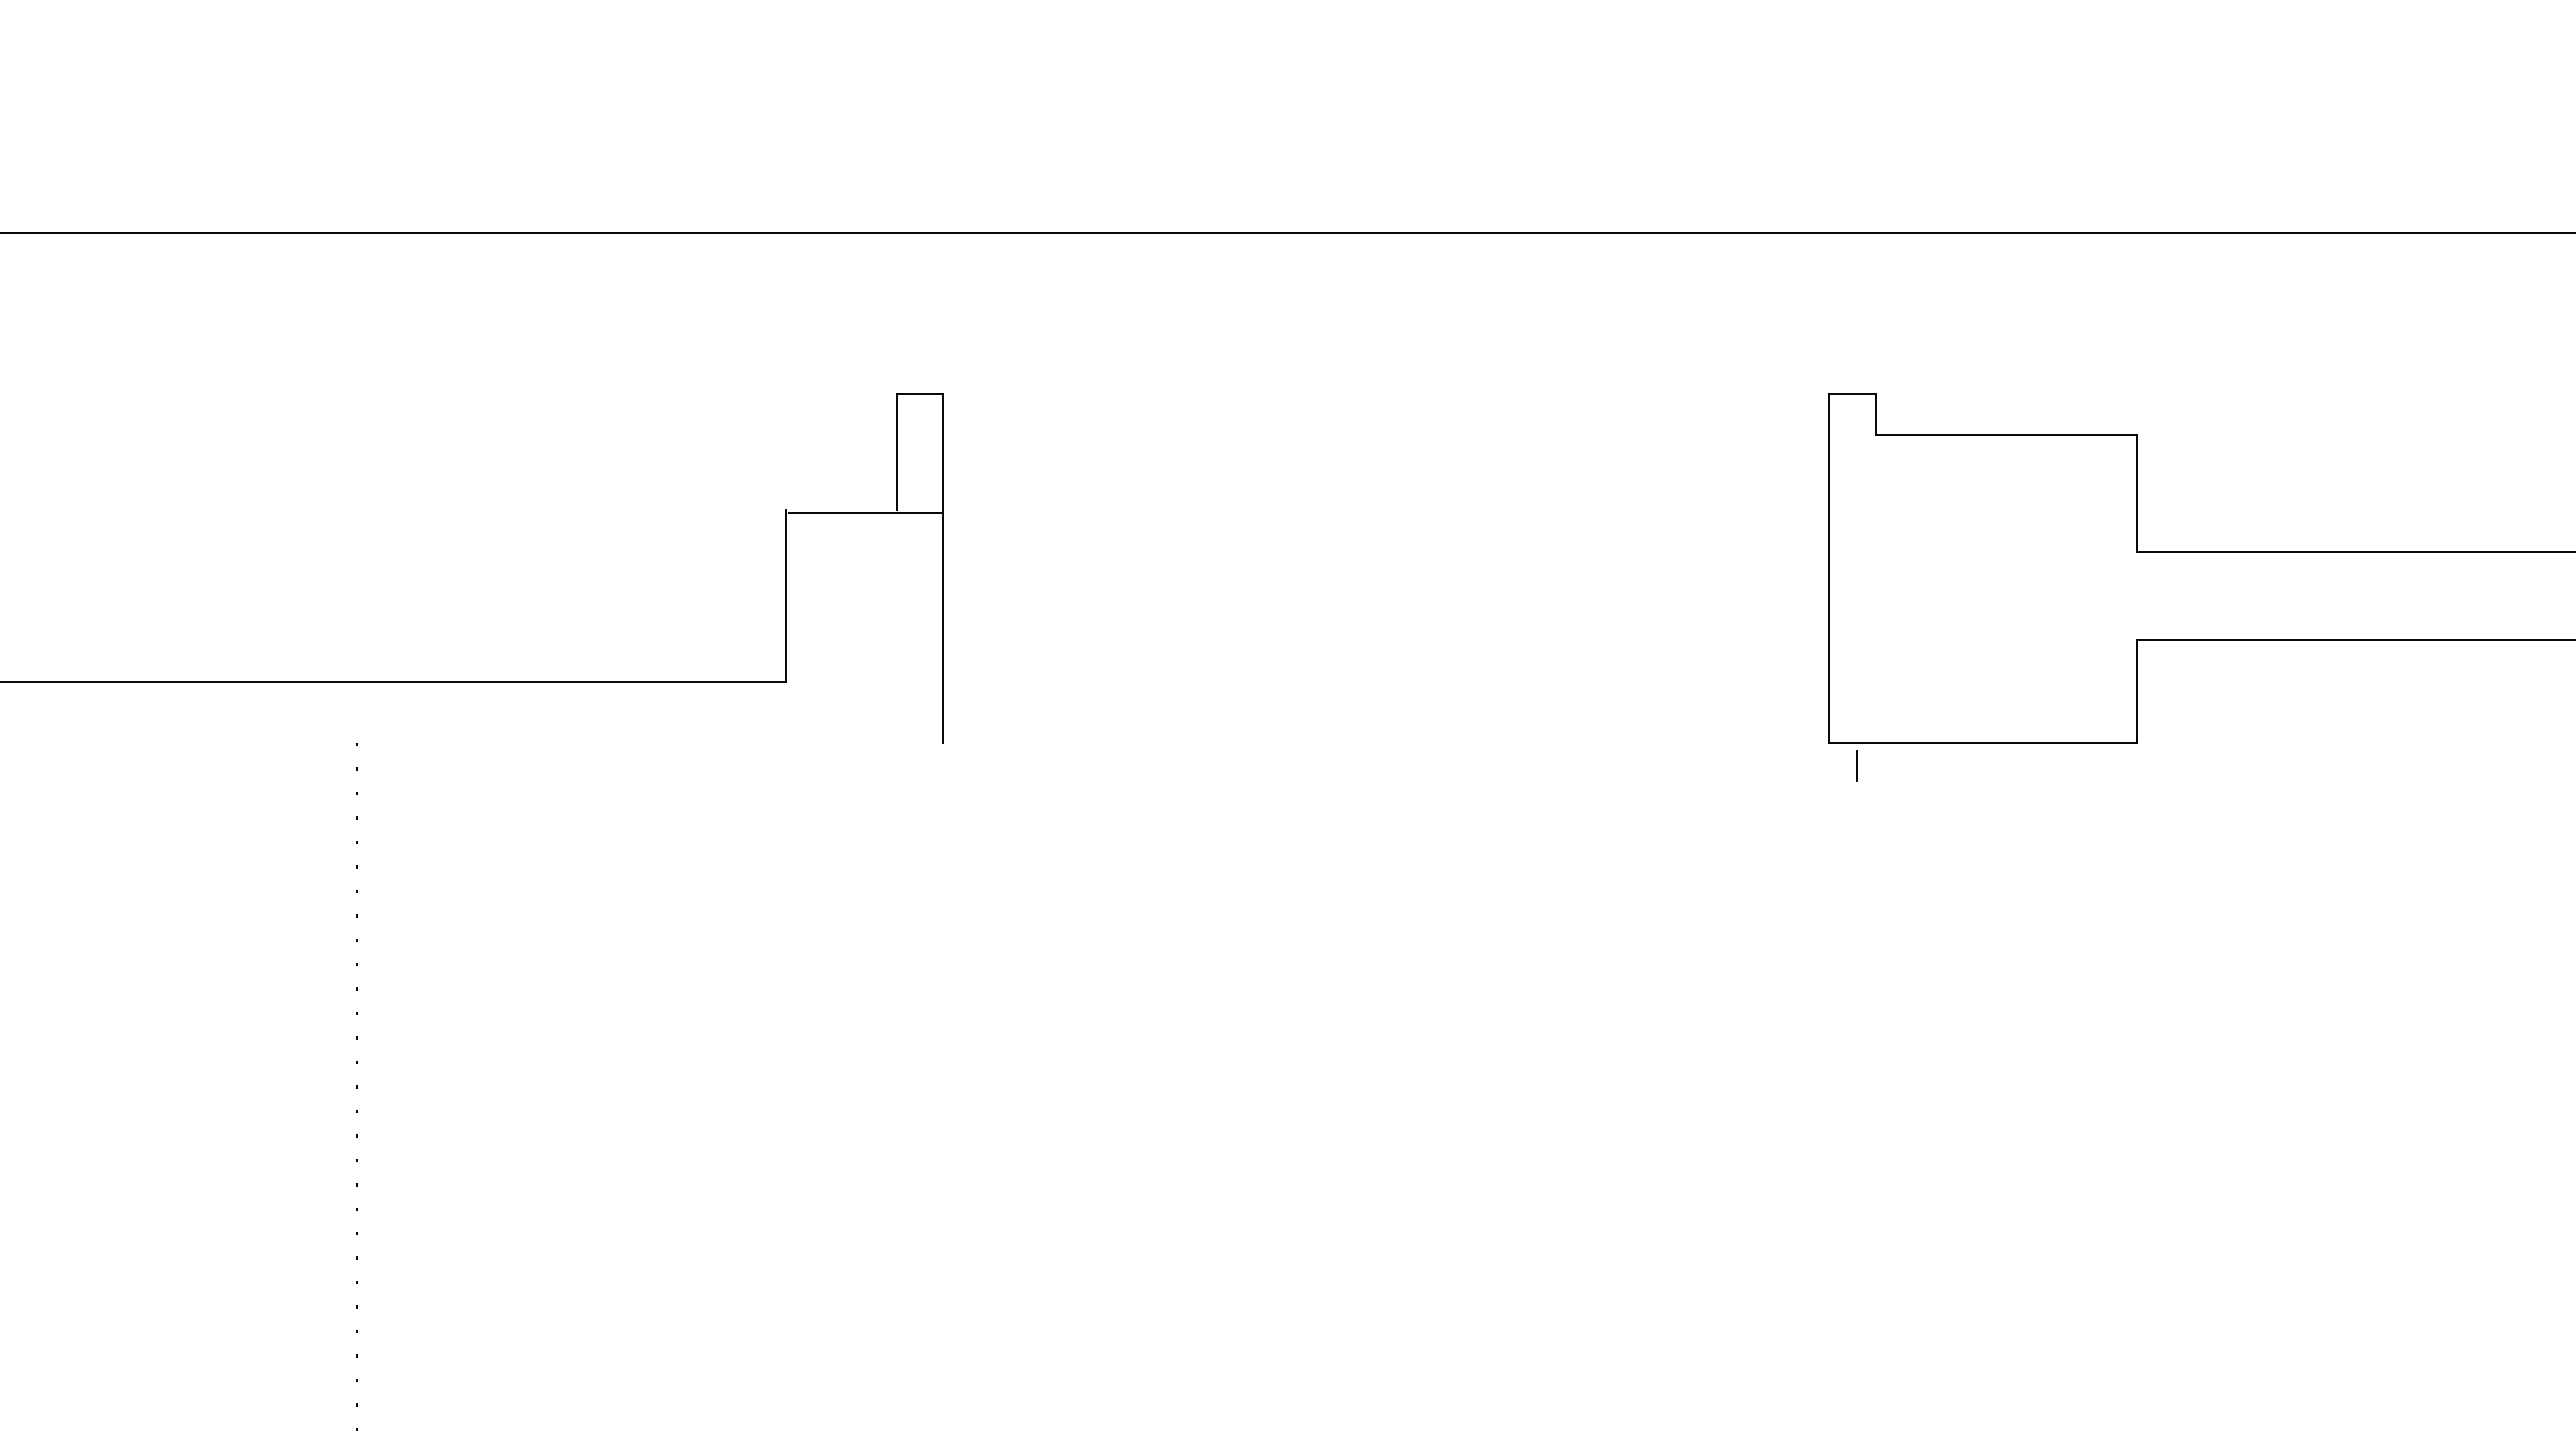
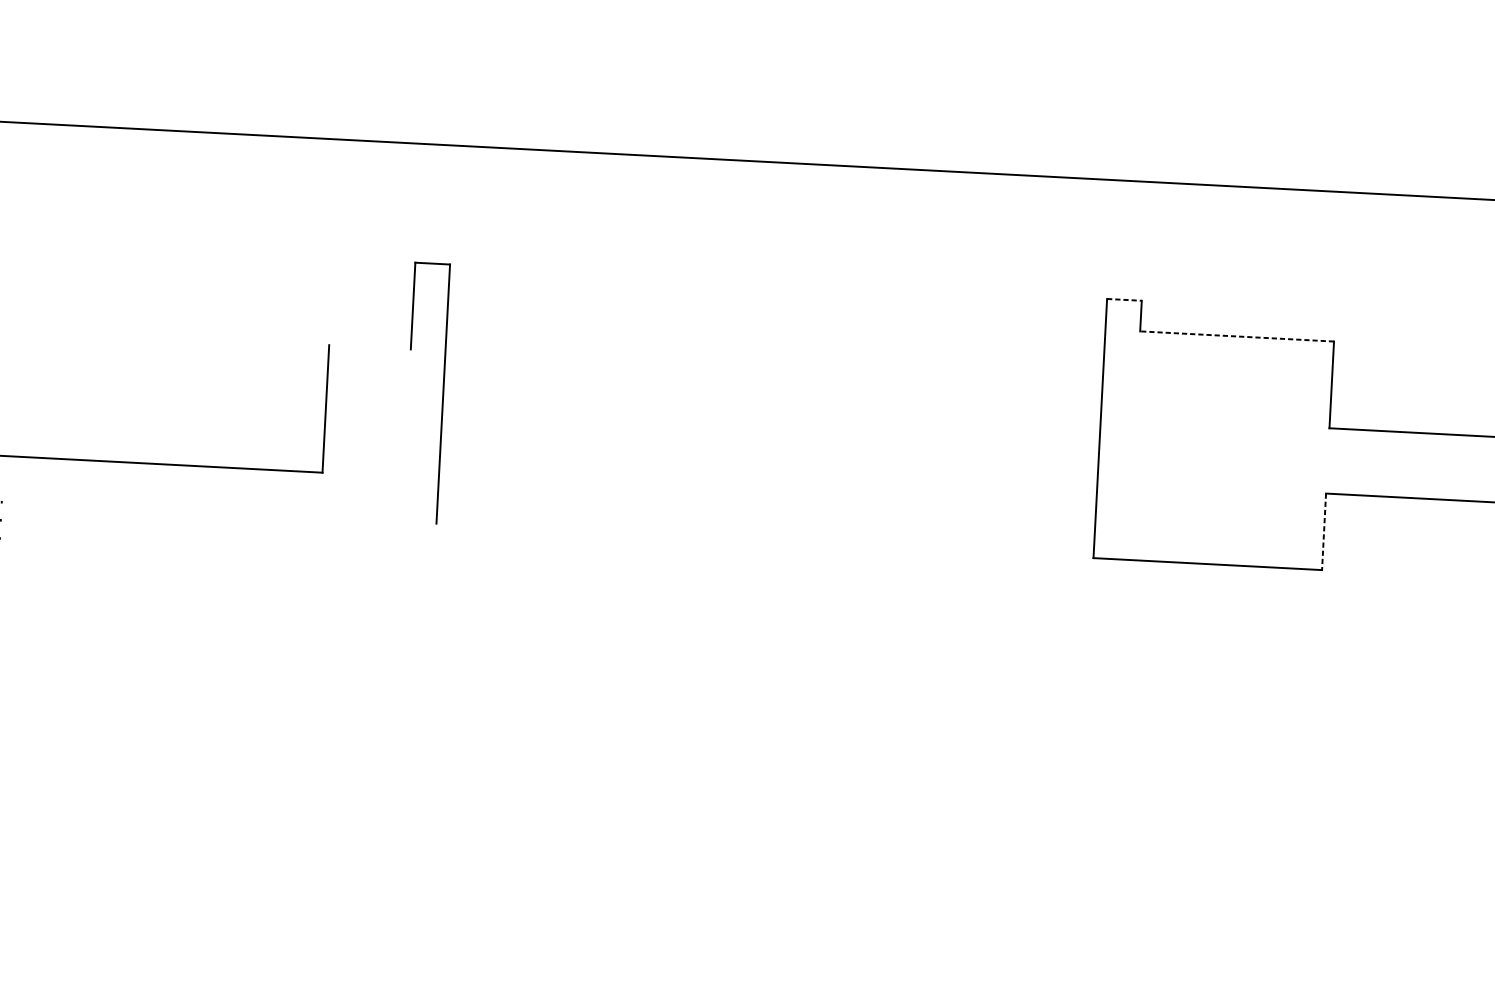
line: (1852, 393) -> (1124, 299), solid -> dashed
line: (2006, 434) -> (1237, 336), solid -> dashed
line: (864, 513) -> (386, 350), removed
line: (2137, 691) -> (1324, 531), solid -> dashed
line: (1856, 766) -> (1112, 576), removed

